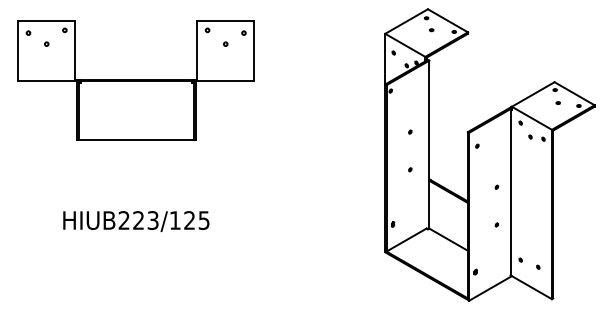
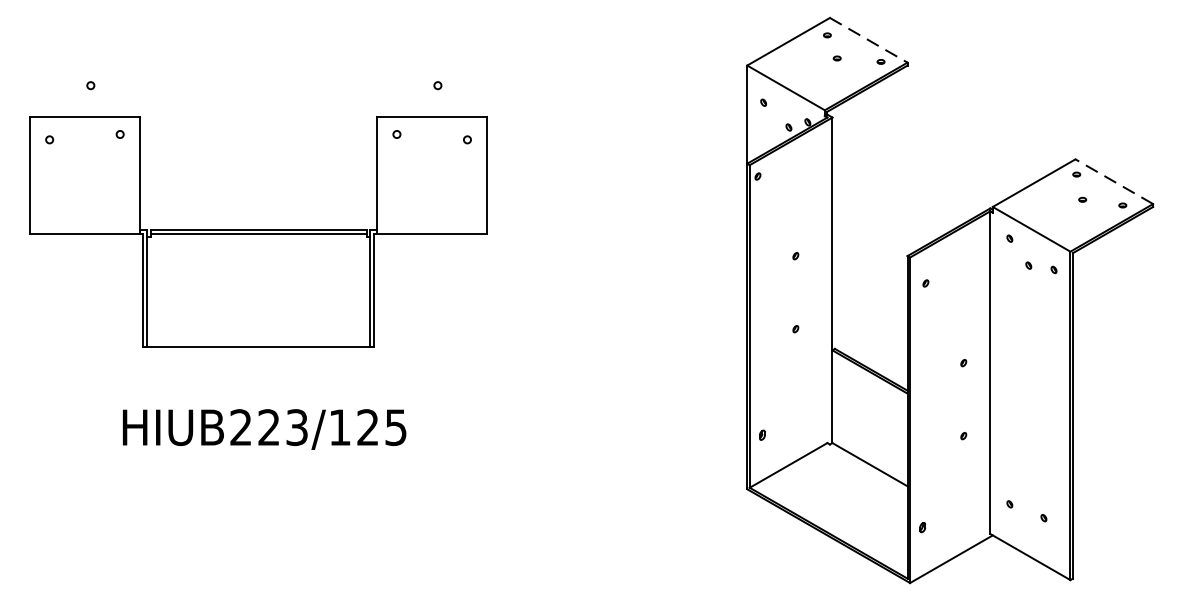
line: (448, 21) -> (869, 41), solid -> dashed
part: (135, 80) -> (257, 231), moved
line: (574, 93) -> (1114, 181), solid -> dashed

